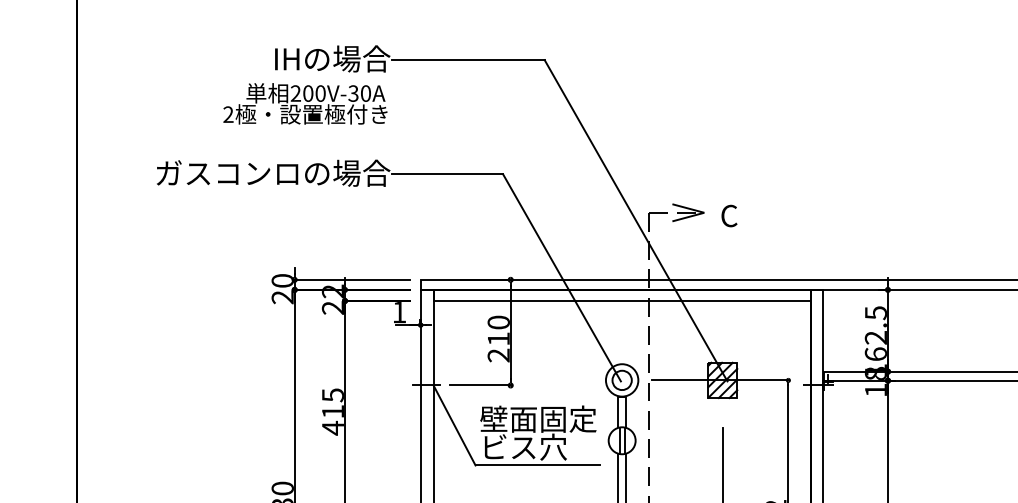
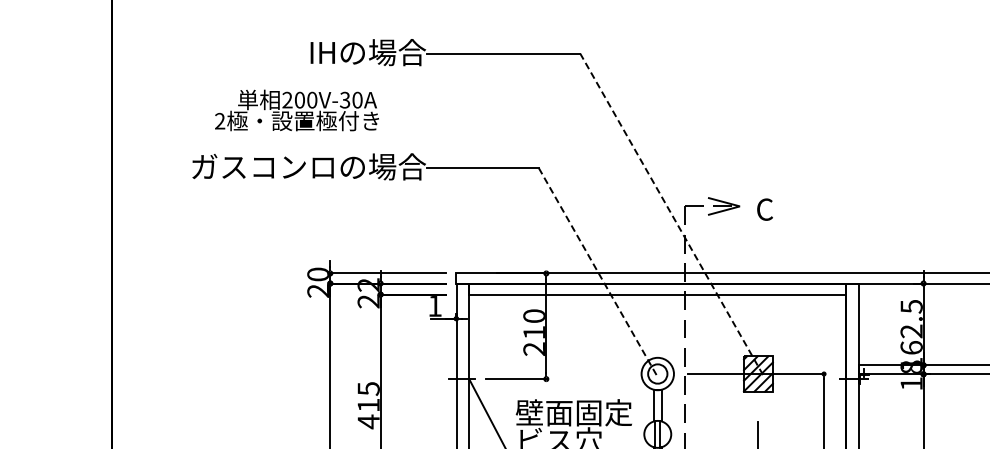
text: (305, 103) -> (297, 110), moved
line: (636, 220) -> (672, 214), solid -> dashed
line: (561, 277) -> (597, 271), solid -> dashed

